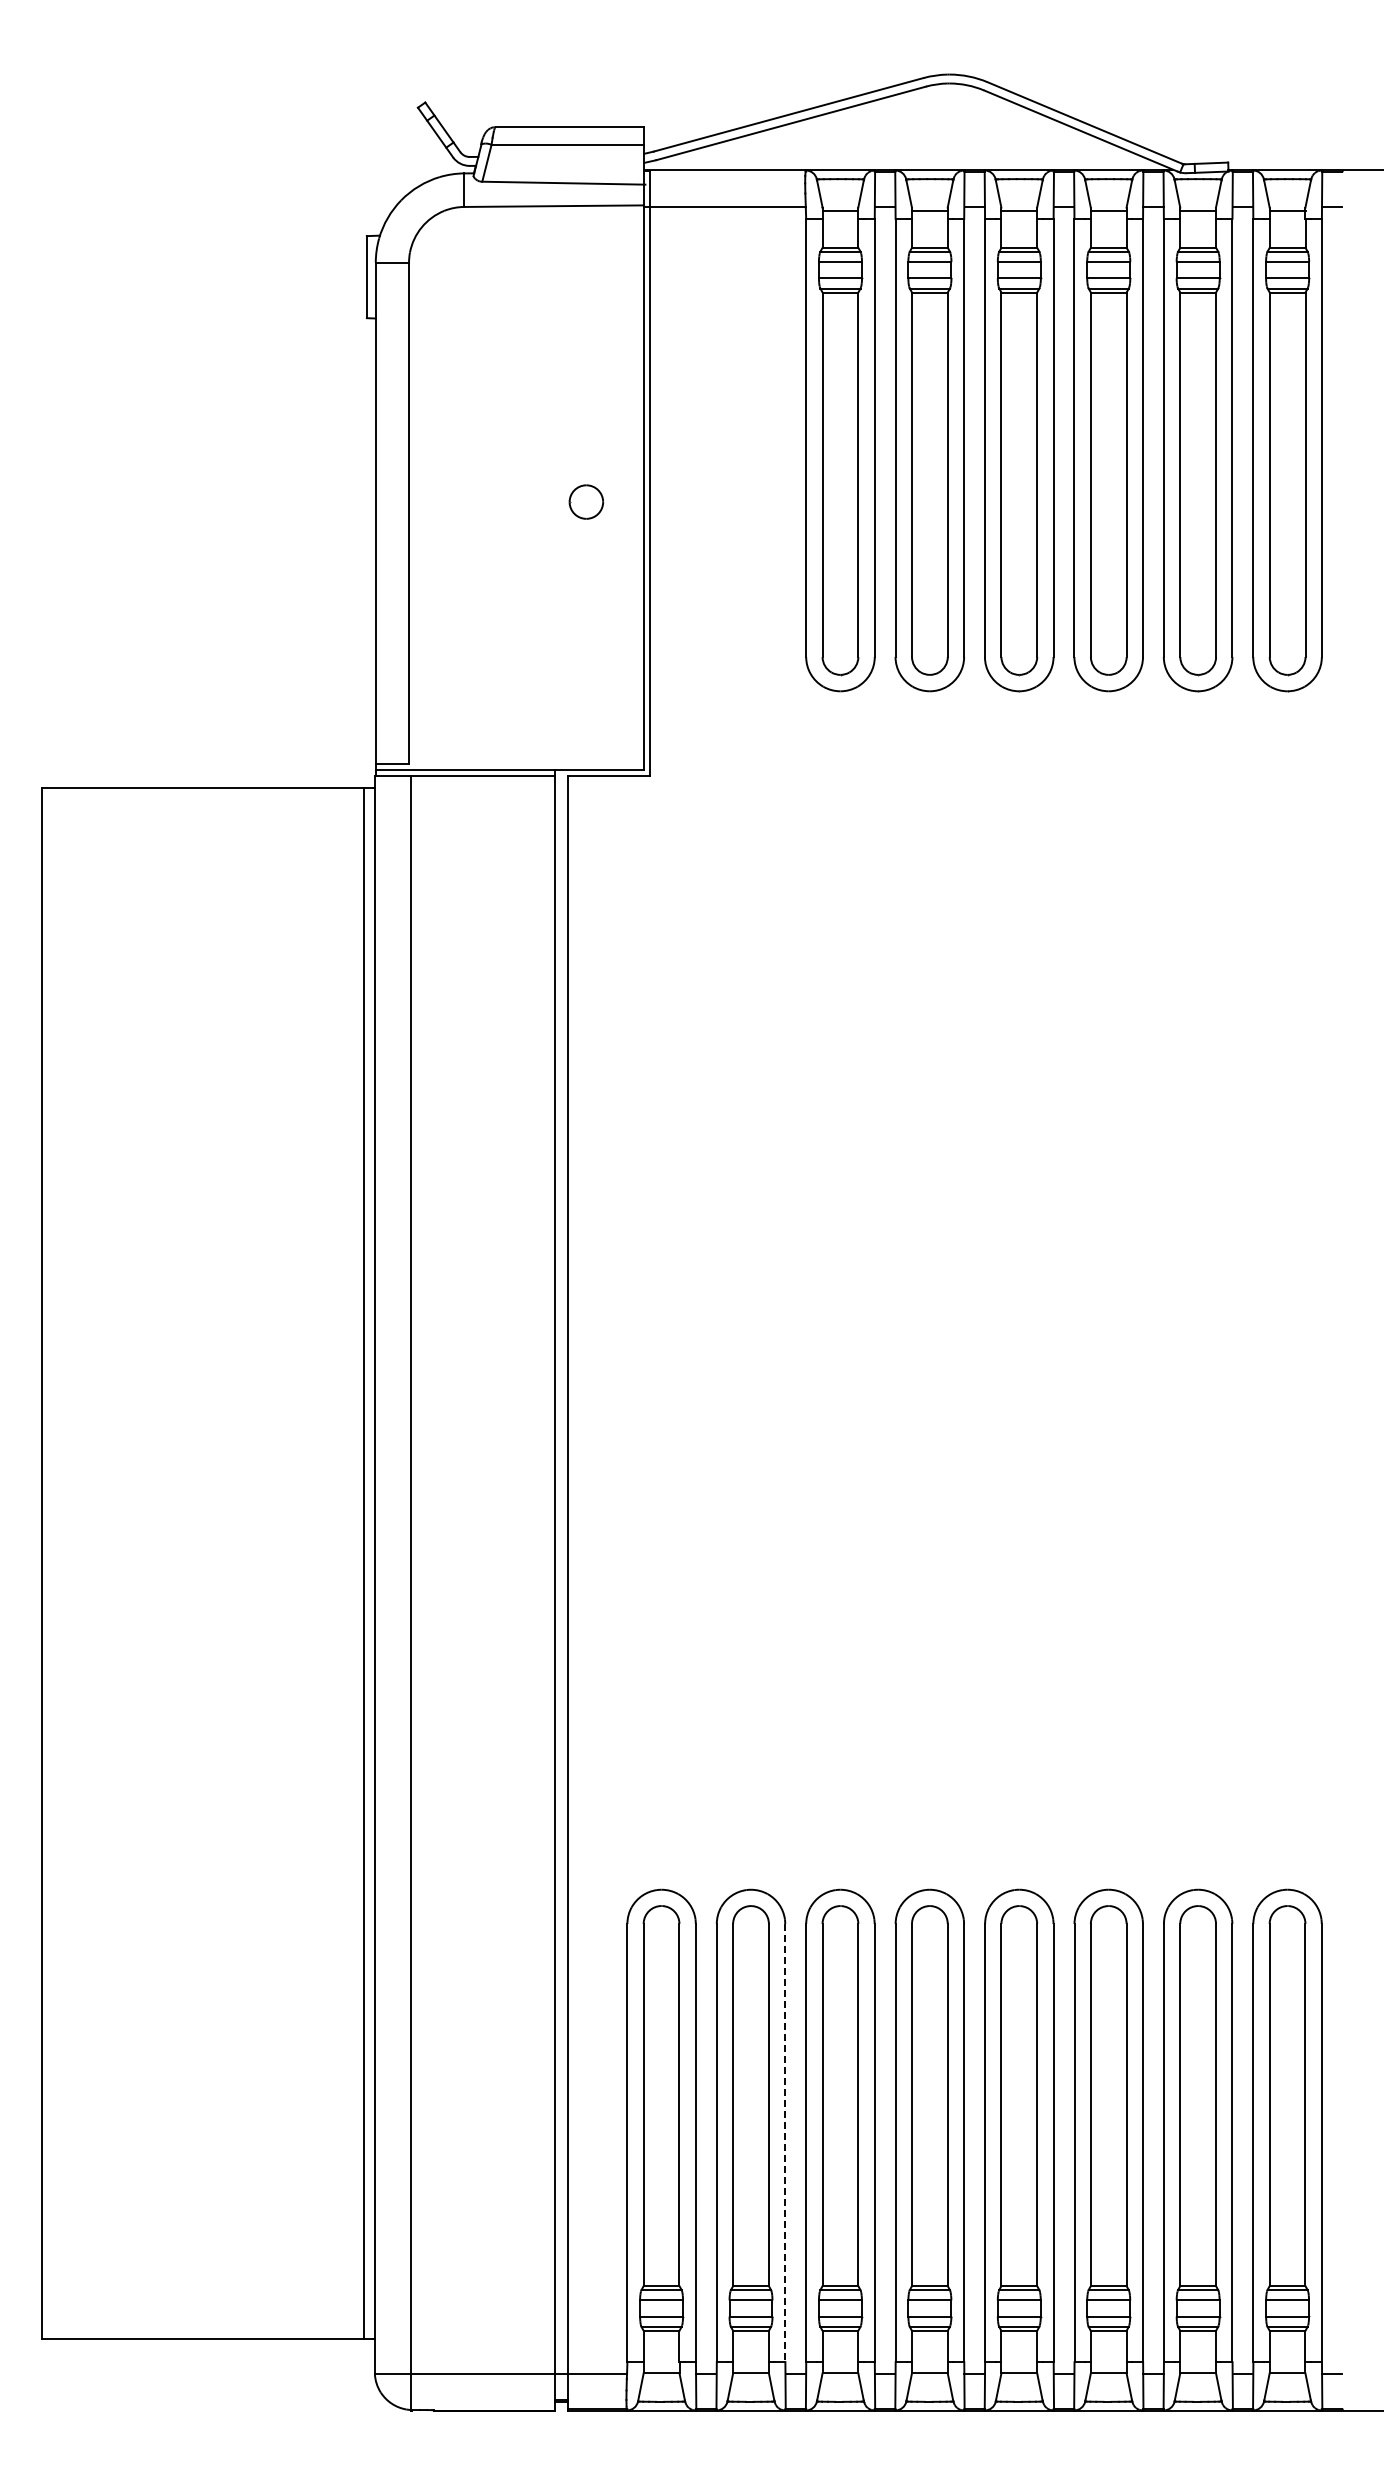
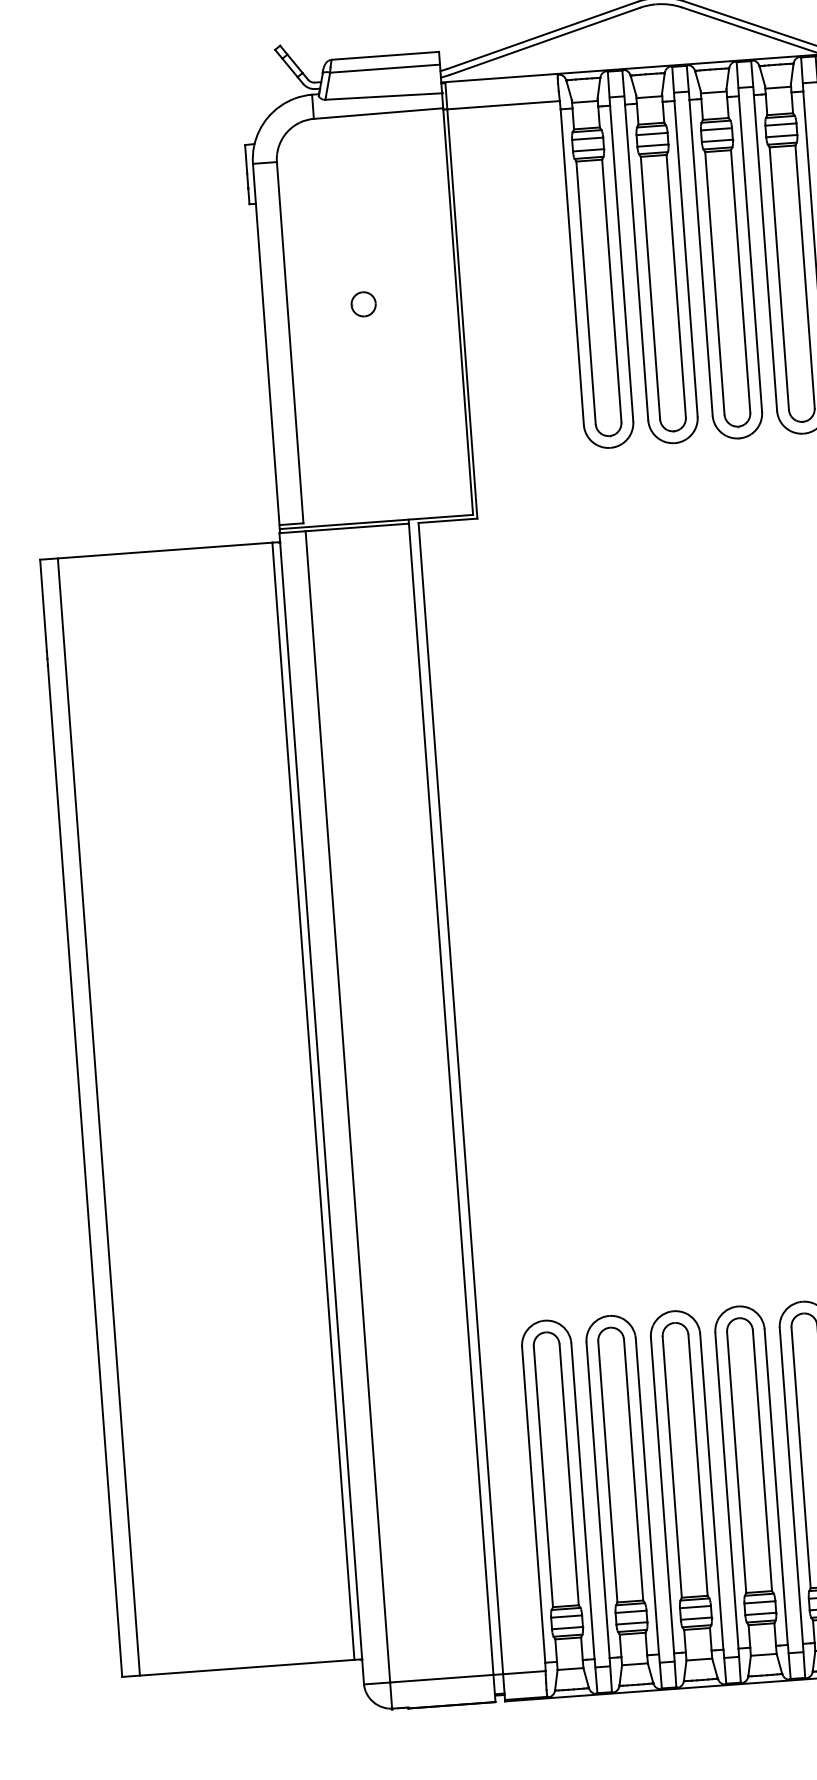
part: (586, 501) -> (363, 303), moved
line: (66, 1562) -> (98, 1116), added
line: (785, 2143) -> (647, 1496), dashed -> solid

